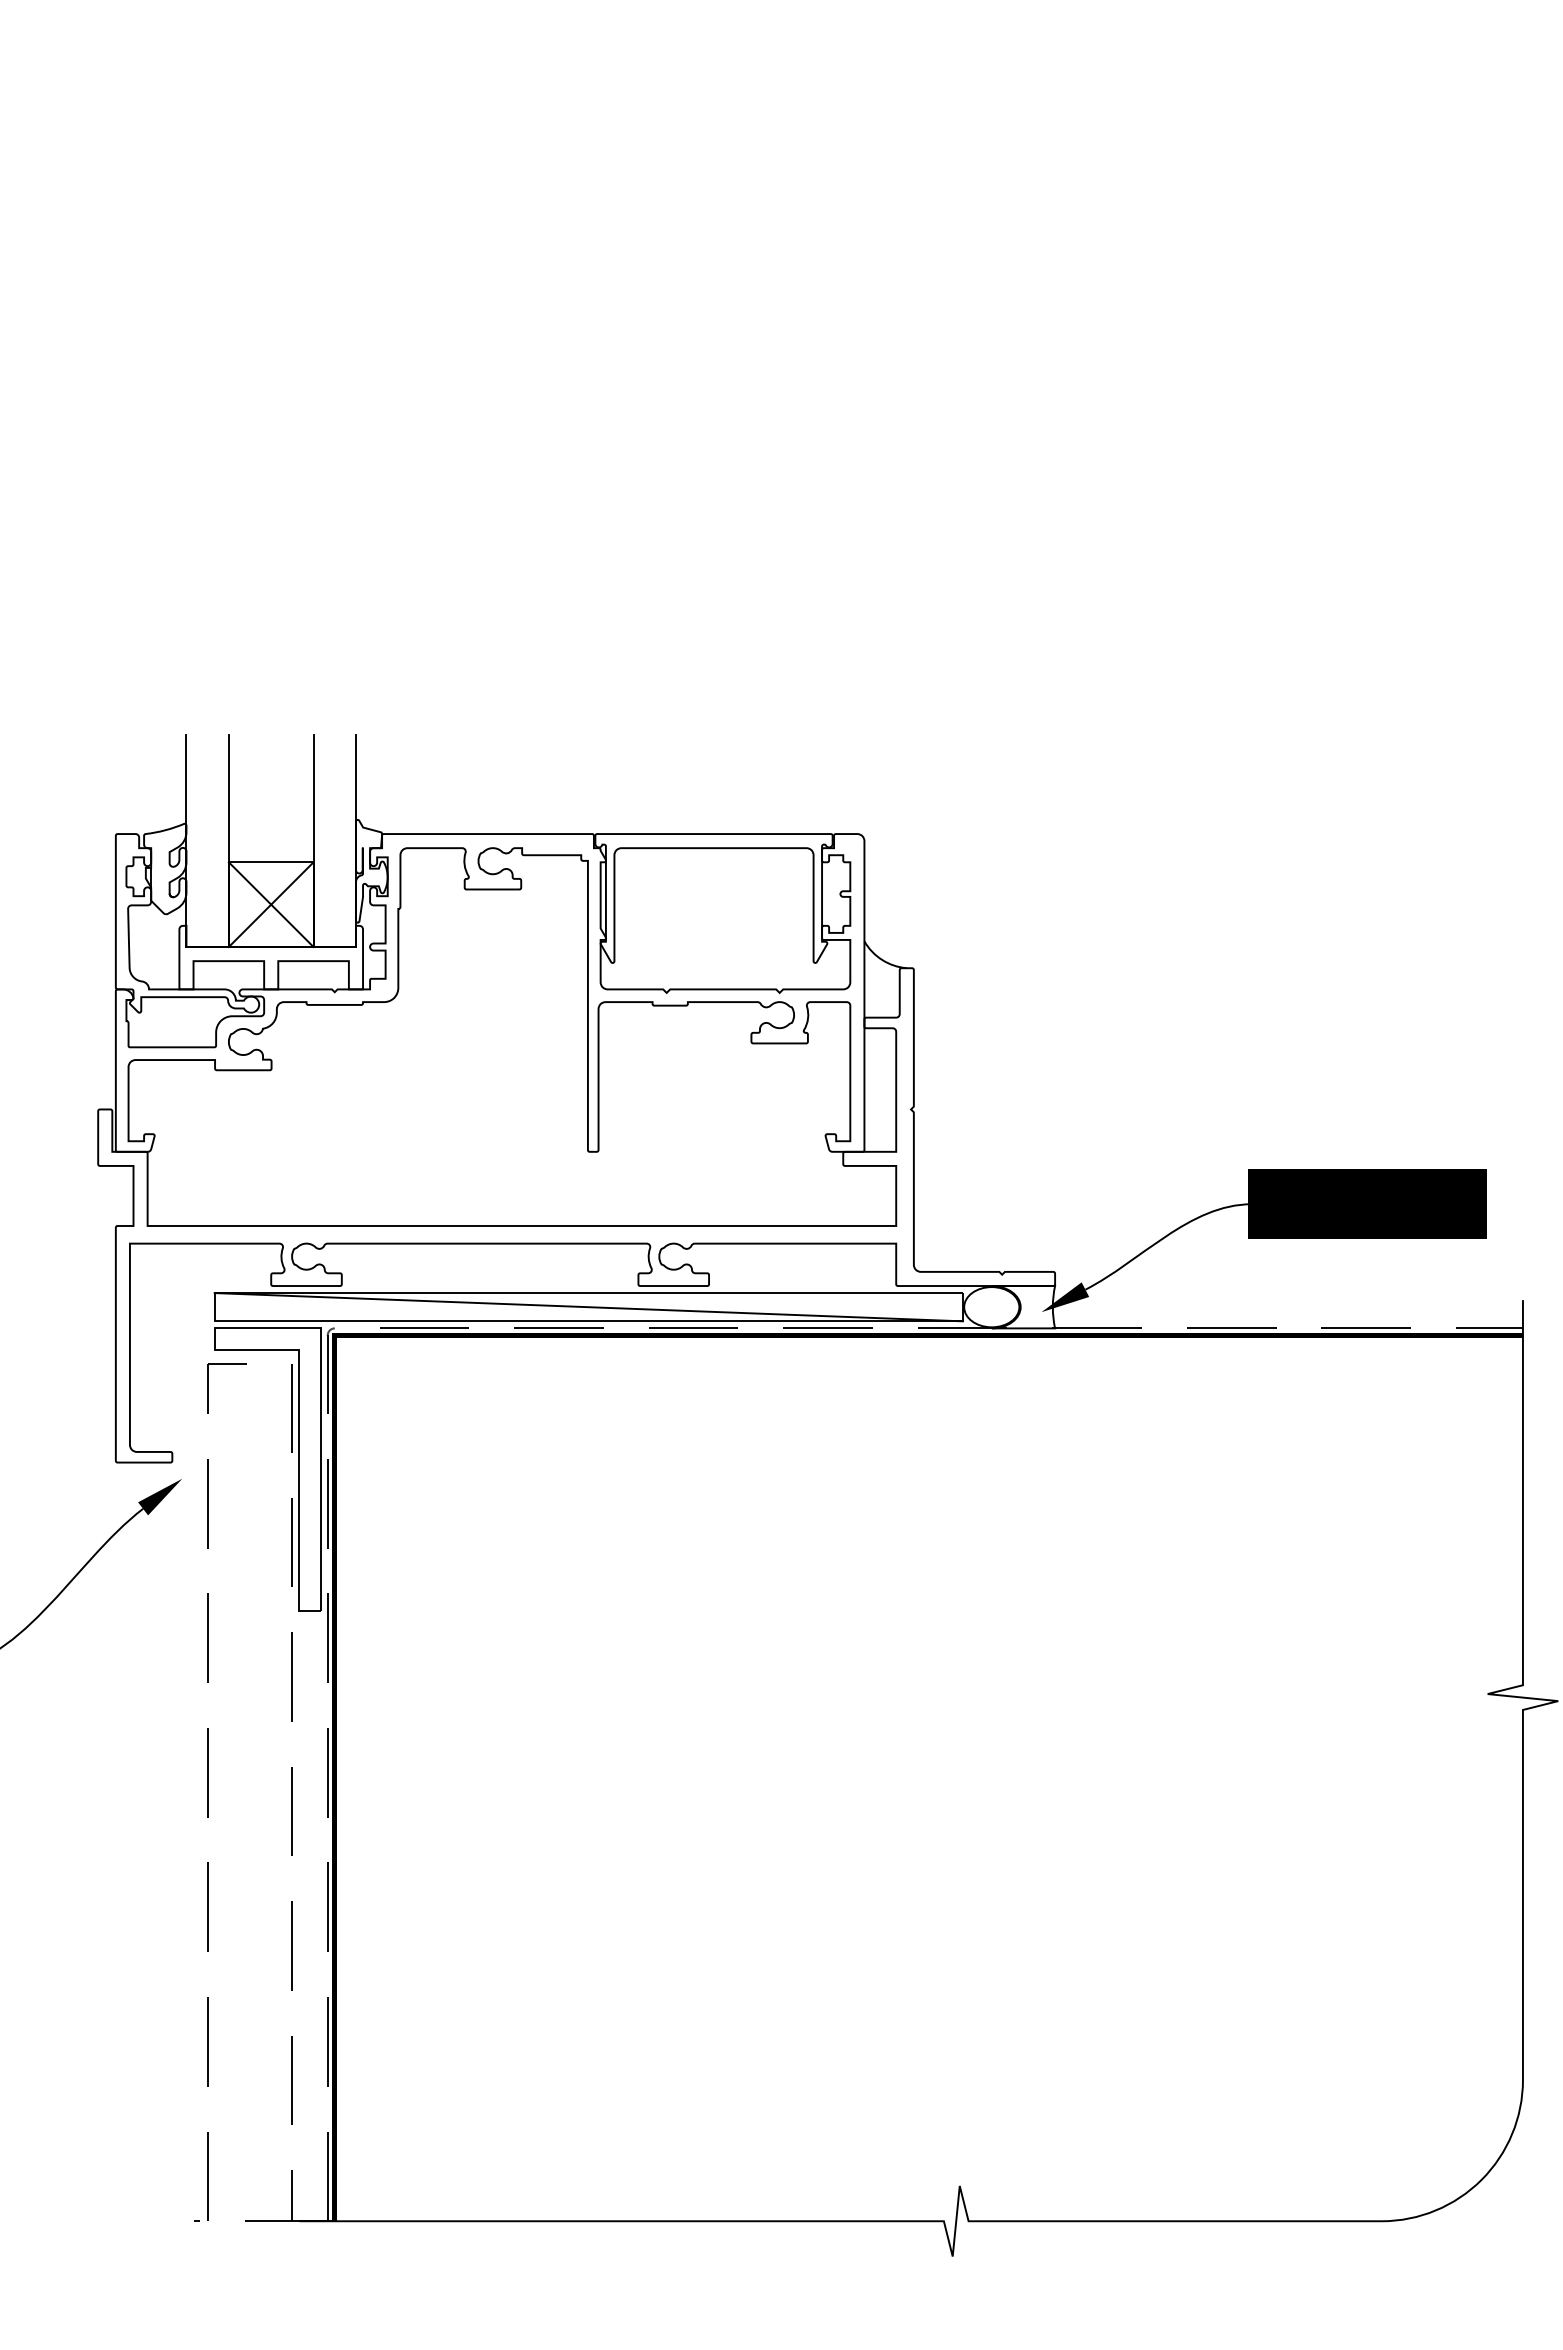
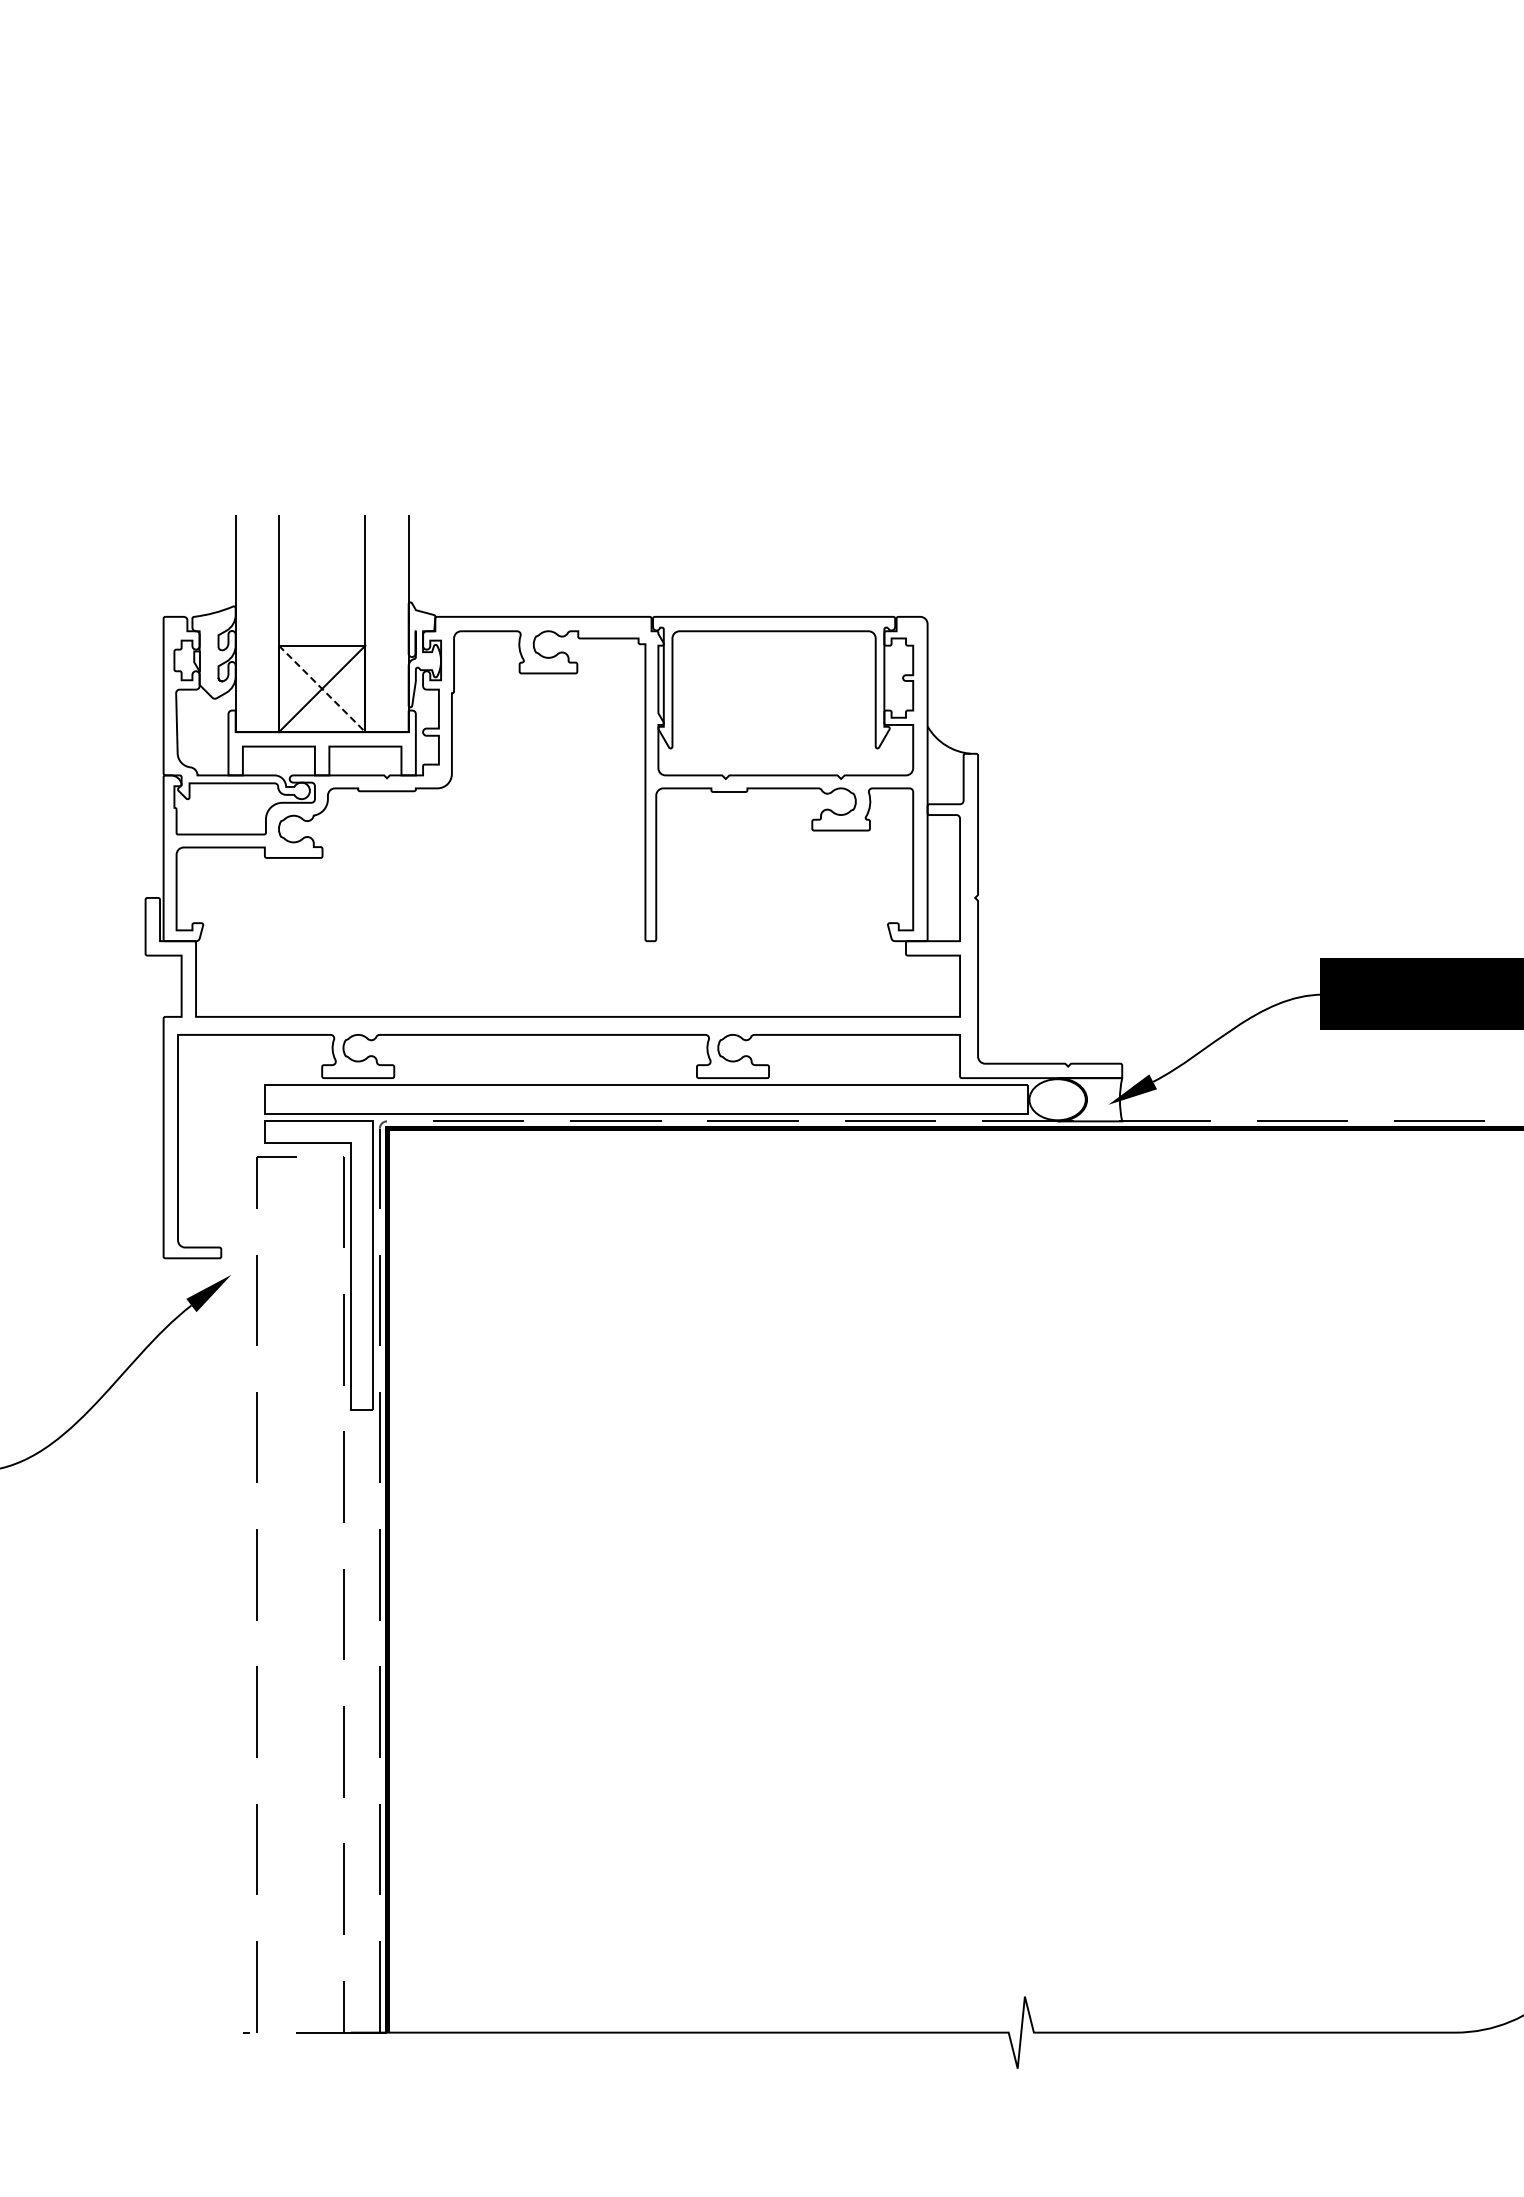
line: (271, 904) -> (322, 688), solid -> dashed
line: (588, 1307) -> (645, 1100), removed

